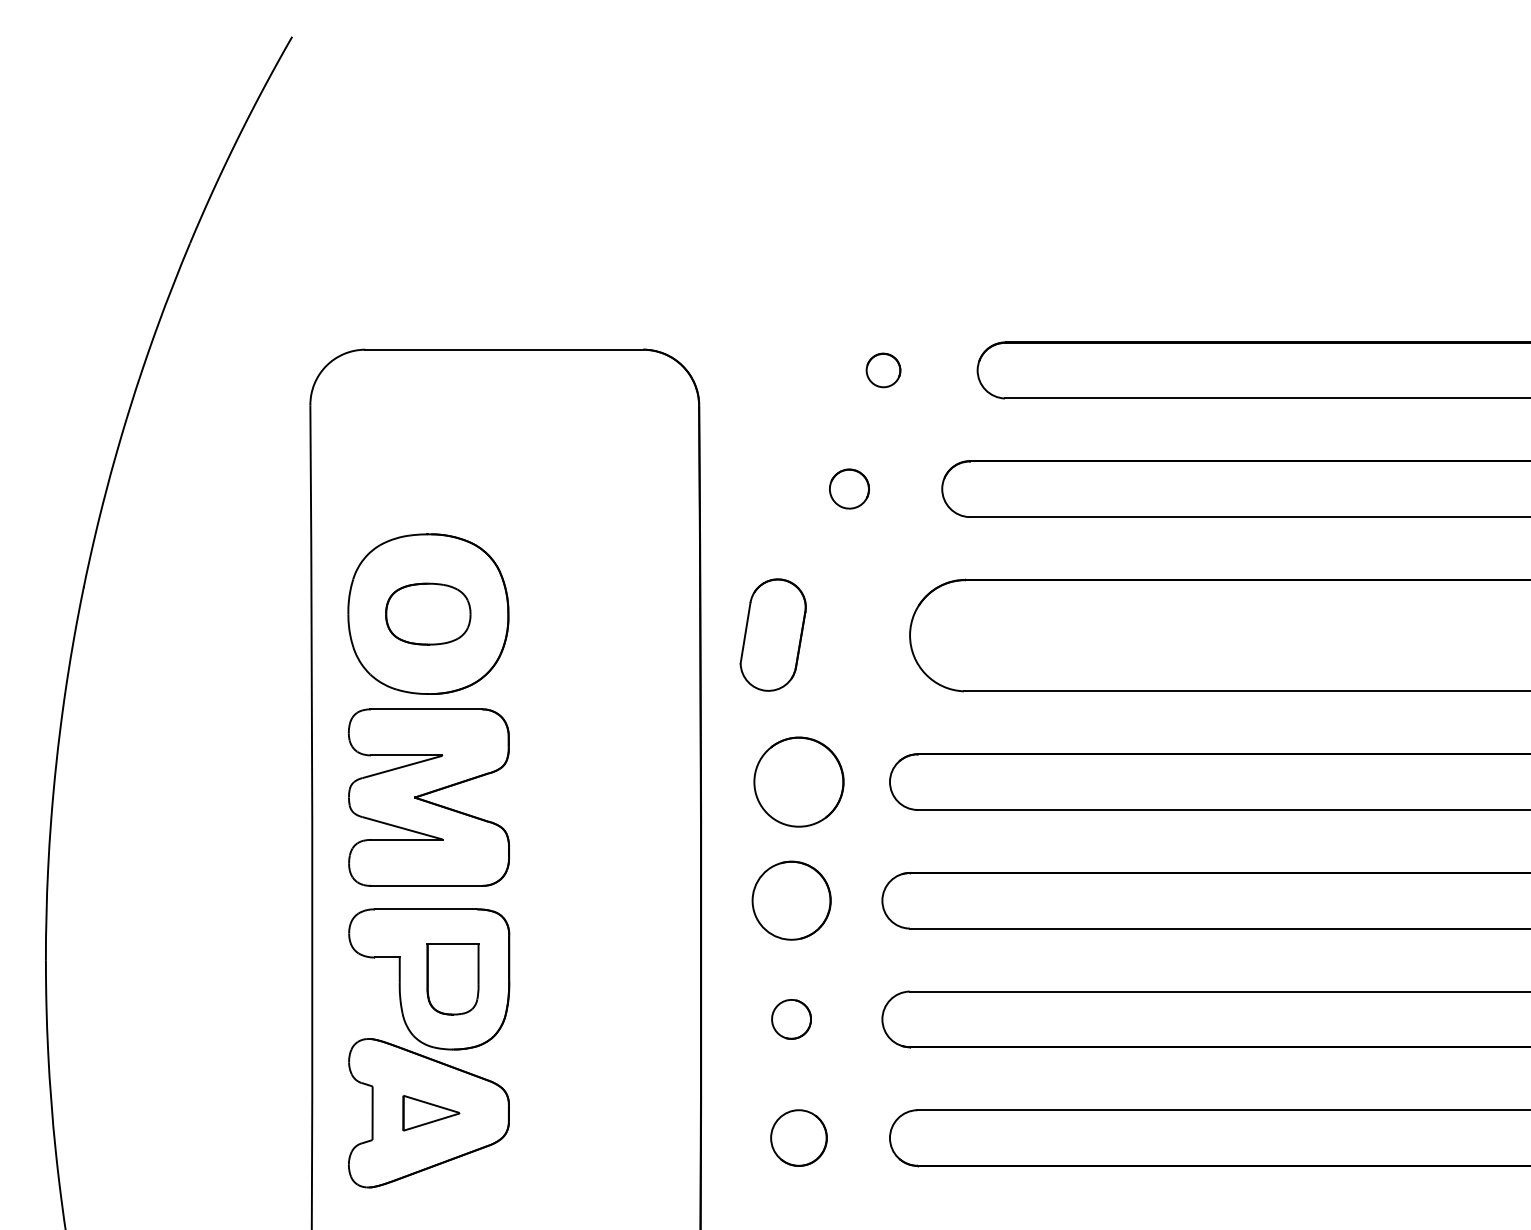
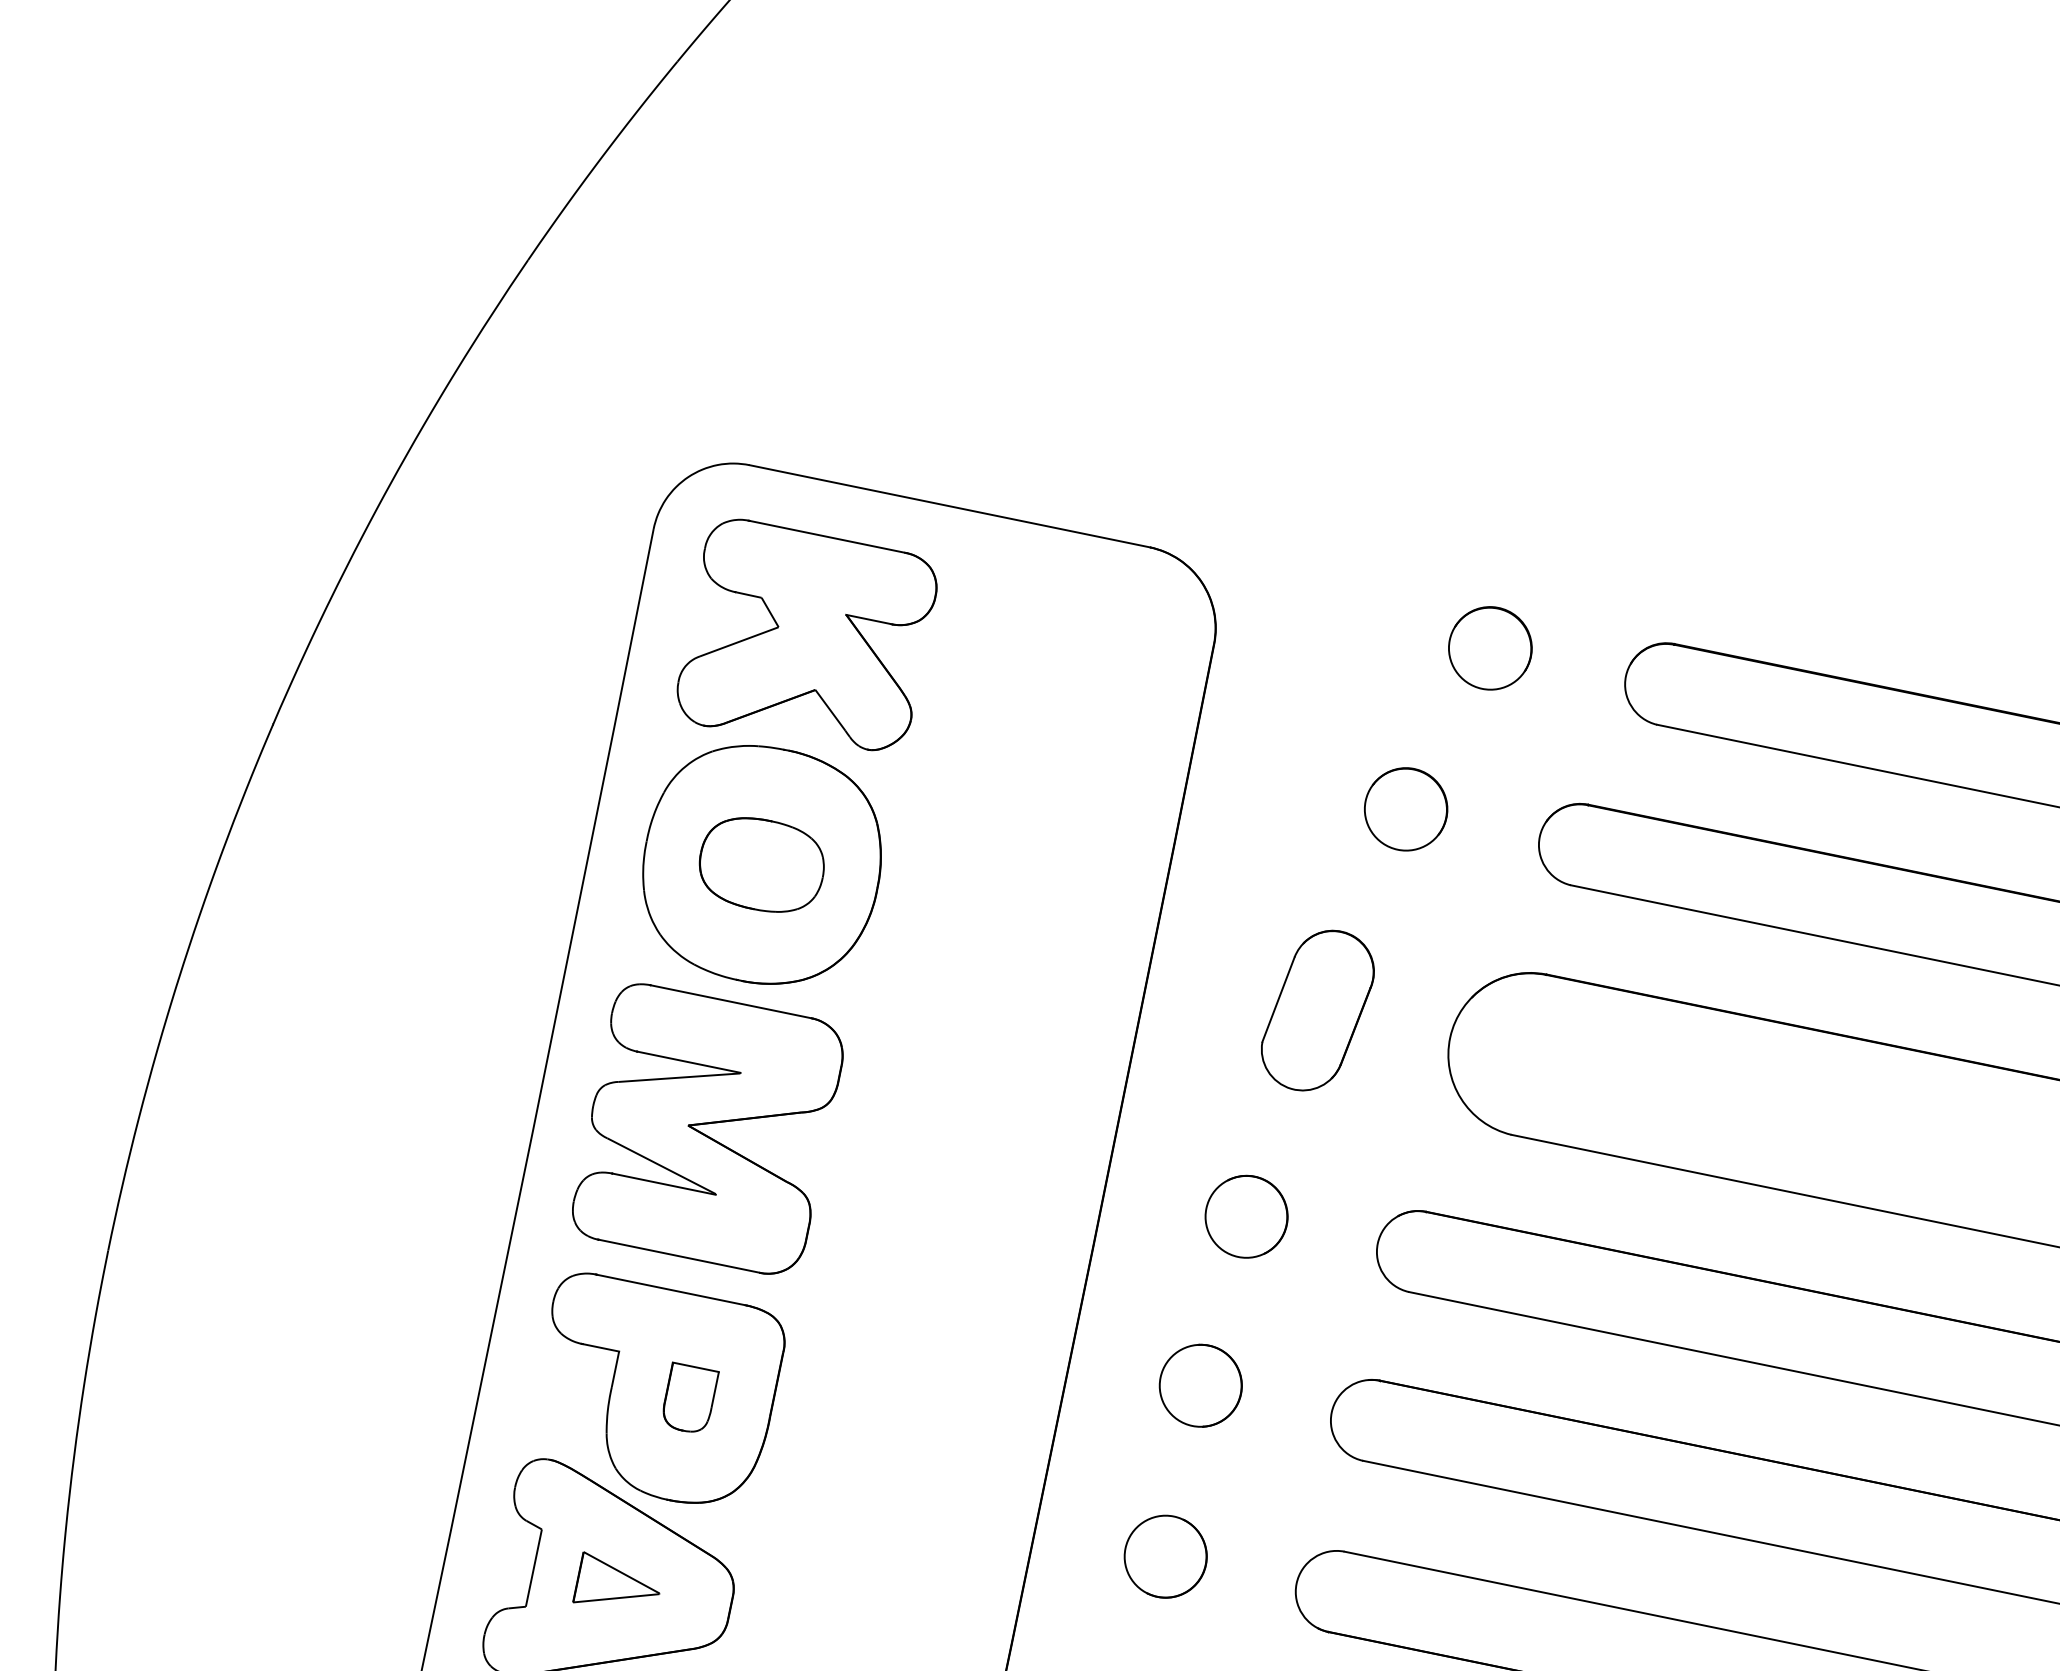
part: (883, 370) -> (1490, 648), size x1.67
part: (427, 457) -> (807, 638), added
part: (849, 488) -> (1406, 808), size x1.43
part: (772, 634) -> (1316, 1009), moved
part: (798, 781) -> (1246, 1215), size x0.62
part: (791, 900) -> (1200, 1385), size x0.71
part: (452, 979) -> (688, 1398), size x0.62
part: (791, 1019) -> (1165, 1556), size x1.43

